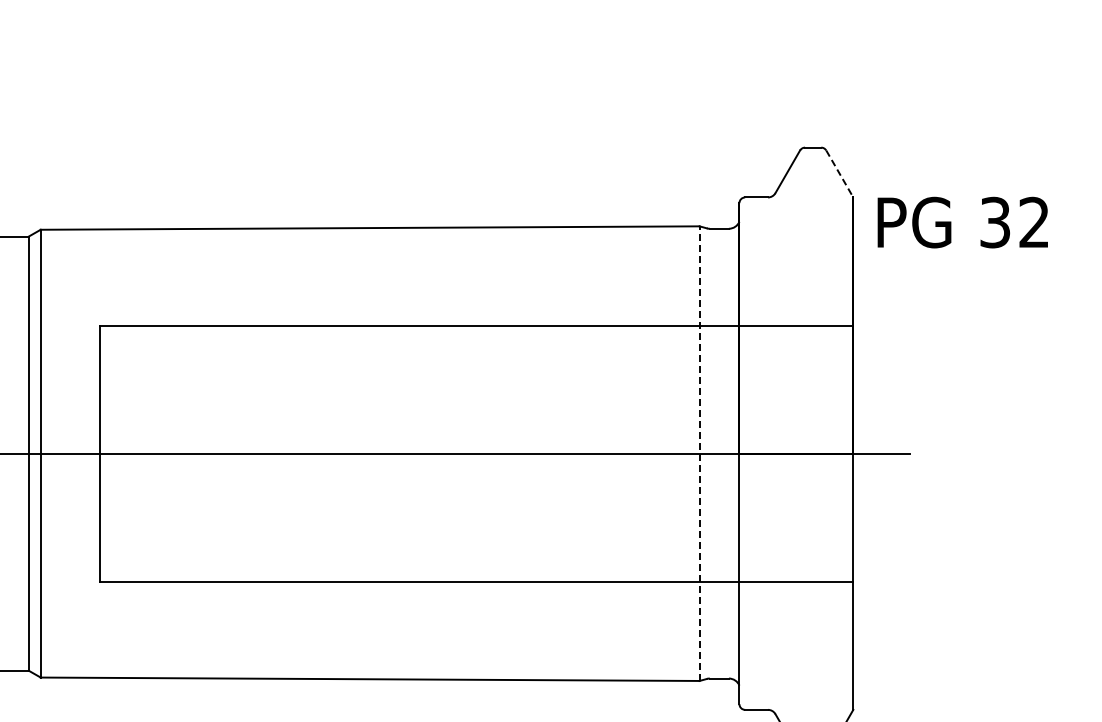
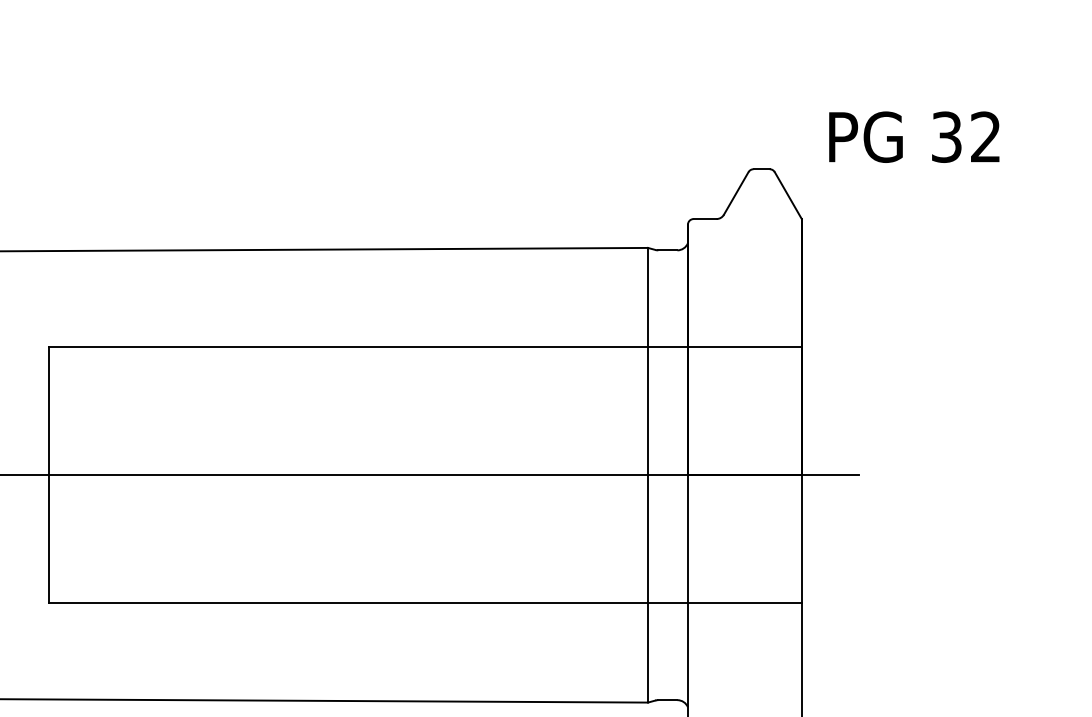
line: (840, 174) -> (788, 196), dashed -> solid
text: (962, 222) -> (913, 137), moved
line: (699, 453) -> (647, 475), dashed -> solid

